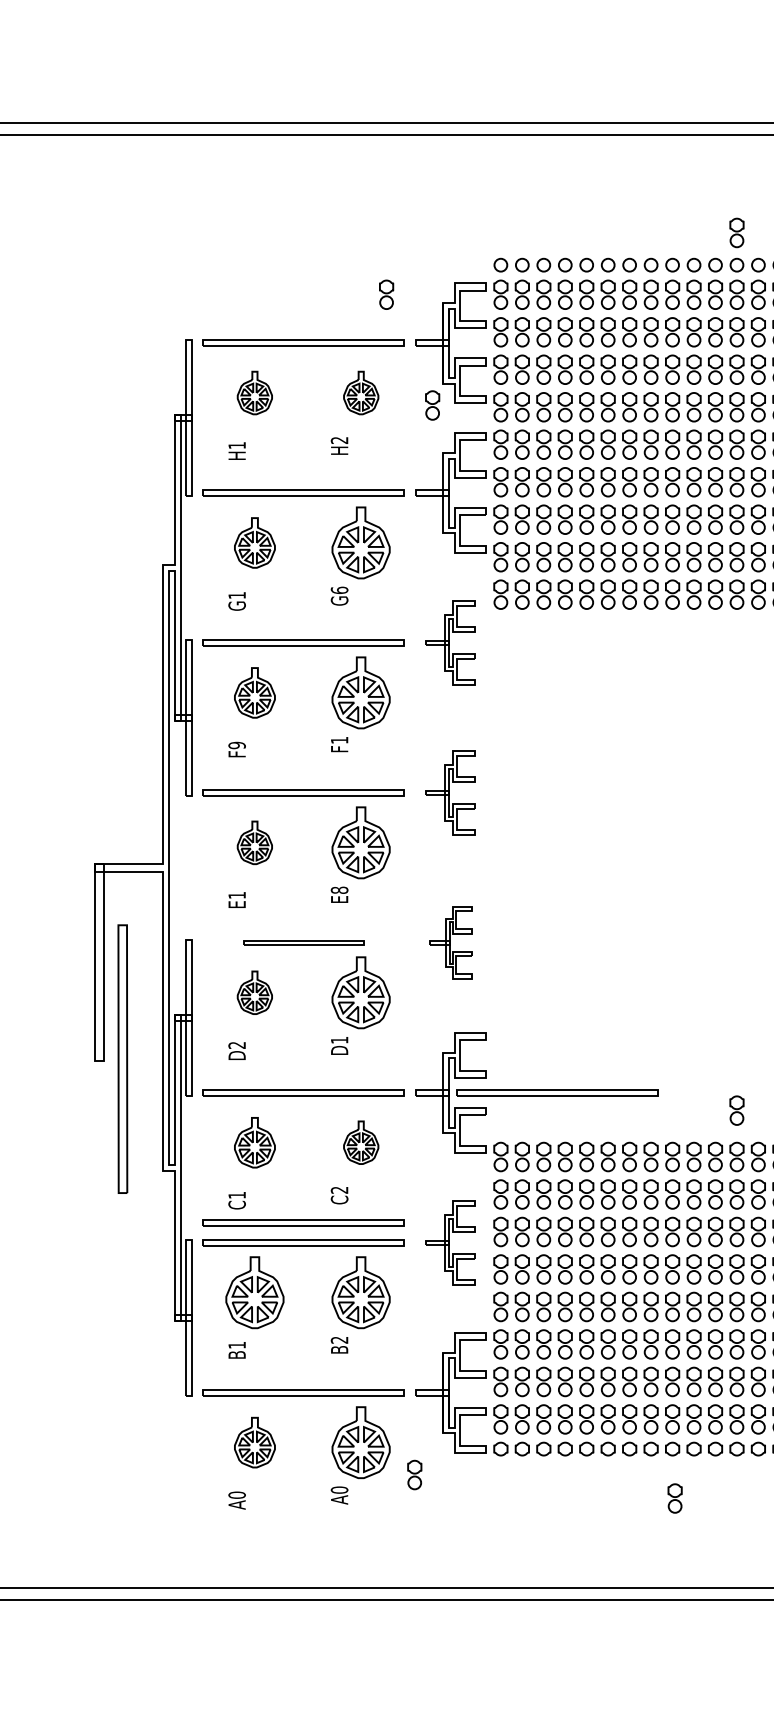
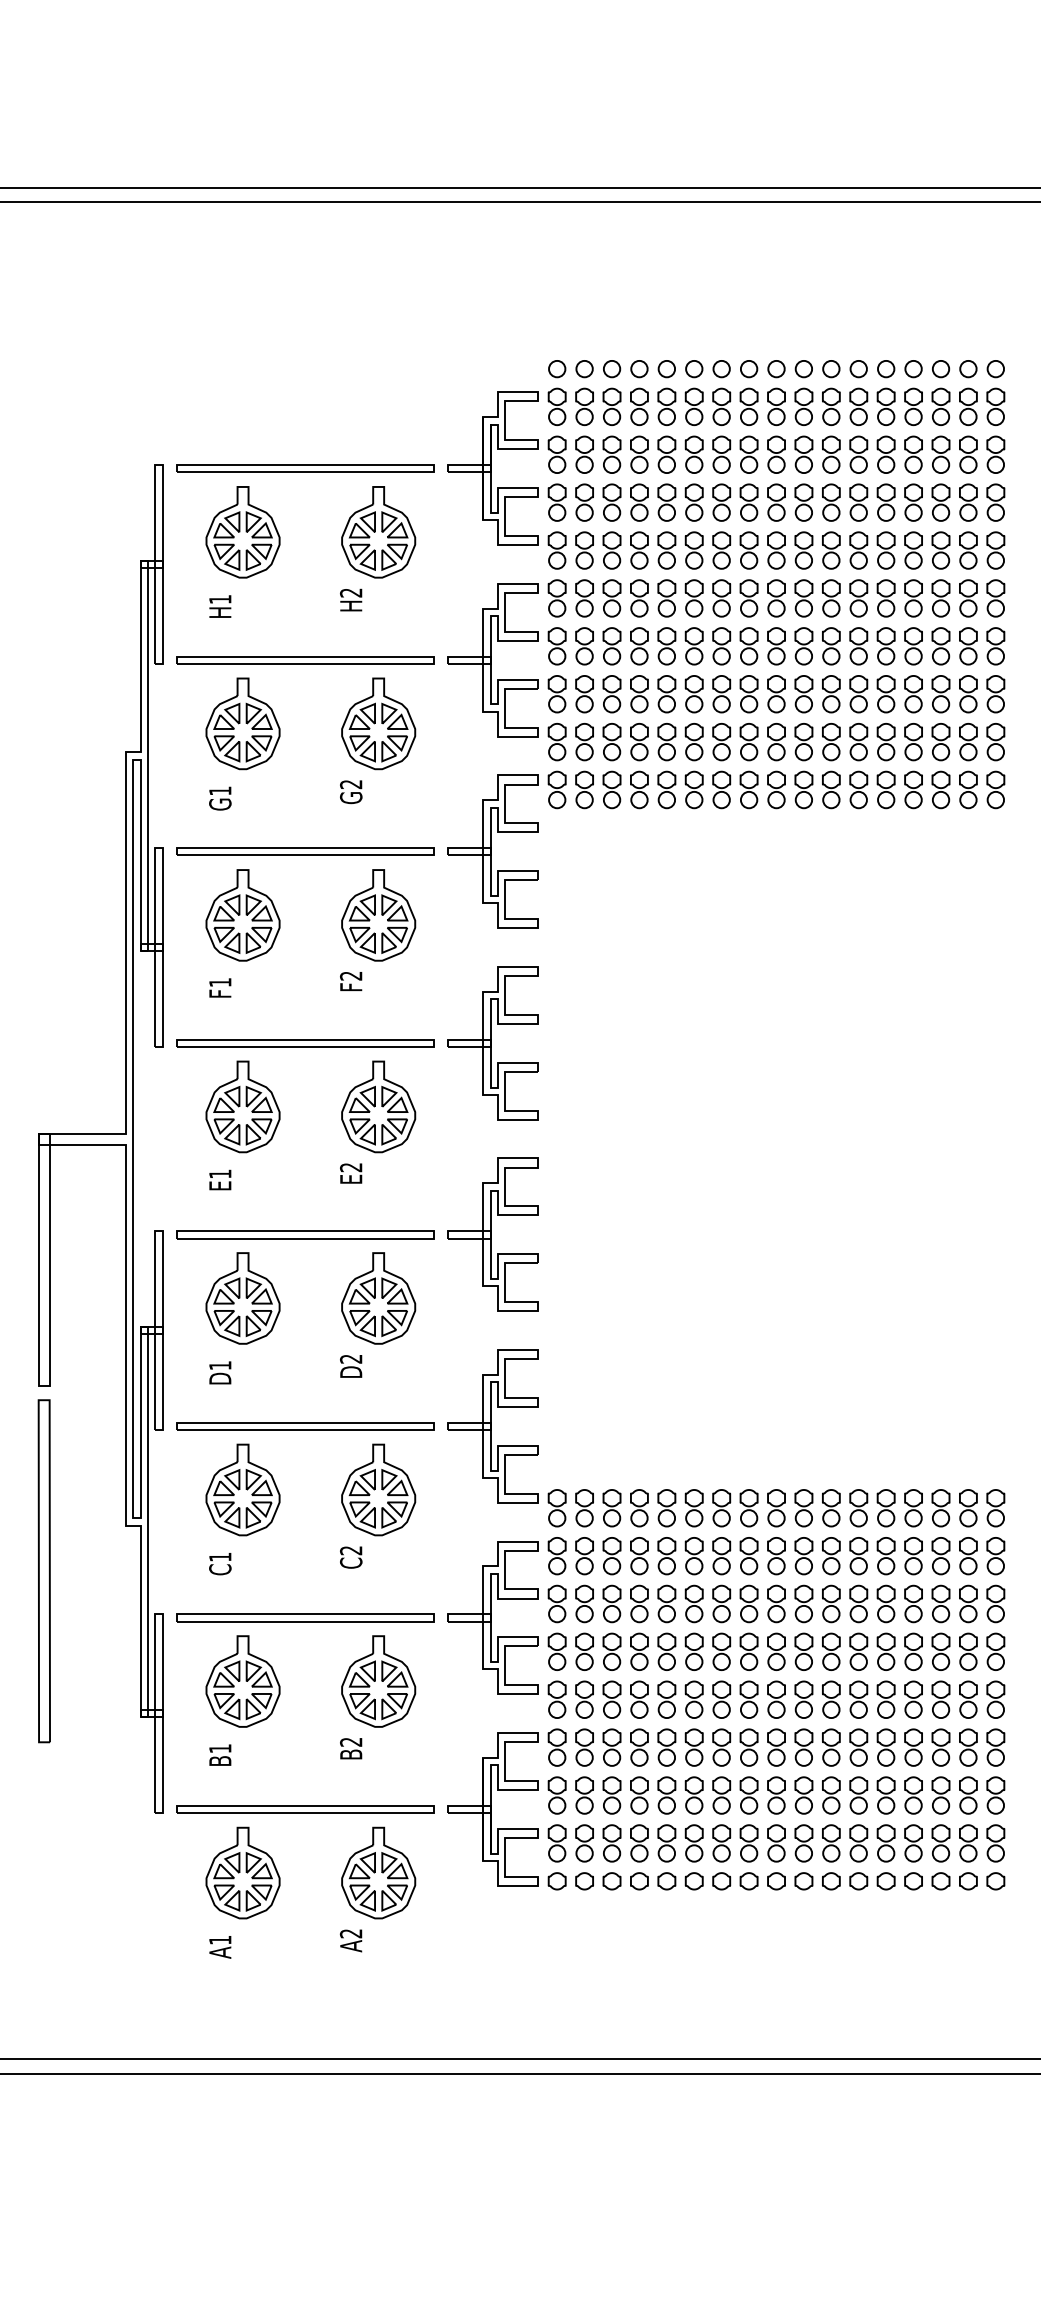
part: (736, 232) -> (858, 327), removed
part: (386, 294) -> (410, 406), removed
part: (254, 393) -> (242, 532), size x1.67
part: (360, 393) -> (378, 532), size x1.67
part: (432, 405) -> (469, 548), removed
part: (254, 542) -> (242, 723), size x1.43
text: (339, 590) -> (351, 784), G6 -> G2
part: (450, 642) -> (492, 851), size x1.43
part: (254, 692) -> (242, 915), size x1.43
text: (339, 739) -> (351, 975), F1 -> F2
text: (237, 745) -> (220, 982), F9 -> F1
part: (450, 793) -> (492, 1043), size x1.43
part: (254, 842) -> (242, 1106), size x1.67
text: (339, 890) -> (351, 1167), E8 -> E2
part: (303, 942) -> (305, 1234), size x1.67
part: (450, 942) -> (492, 1234), size x1.67
part: (254, 992) -> (242, 1298), size x1.67
text: (339, 1039) -> (351, 1358), D1 -> D2
text: (237, 1045) -> (220, 1365), D2 -> D1
part: (122, 1059) -> (43, 1571), moved
part: (557, 1093) -> (629, 1426), removed
part: (736, 1110) -> (858, 1448), removed
part: (254, 1142) -> (242, 1489), size x1.43
part: (360, 1142) -> (378, 1489), size x1.67
part: (303, 1222) -> (305, 1592), removed
part: (450, 1242) -> (492, 1617), size x1.43
part: (254, 1442) -> (242, 1872), size x1.43
part: (414, 1475) -> (446, 1914), removed
text: (339, 1489) -> (351, 1933), A0 -> A2
text: (237, 1494) -> (220, 1939), A0 -> A1
part: (674, 1498) -> (779, 1944), removed

